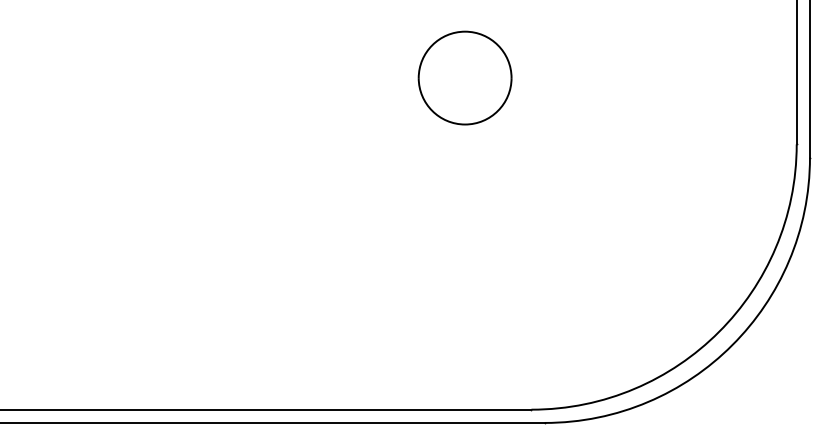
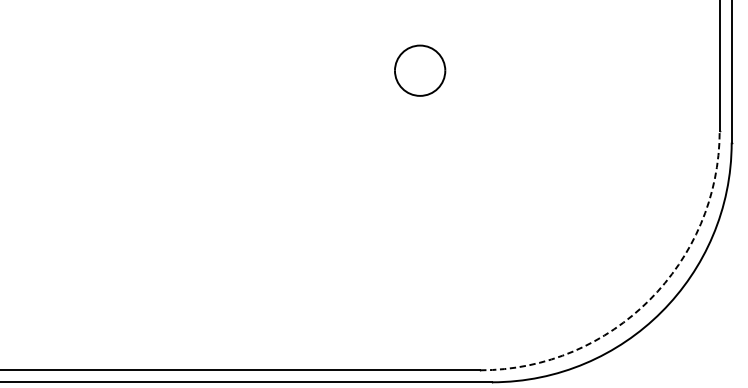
part: (464, 77) -> (419, 70), size x0.6
arc: (719, 331) -> (649, 299), solid -> dashed

